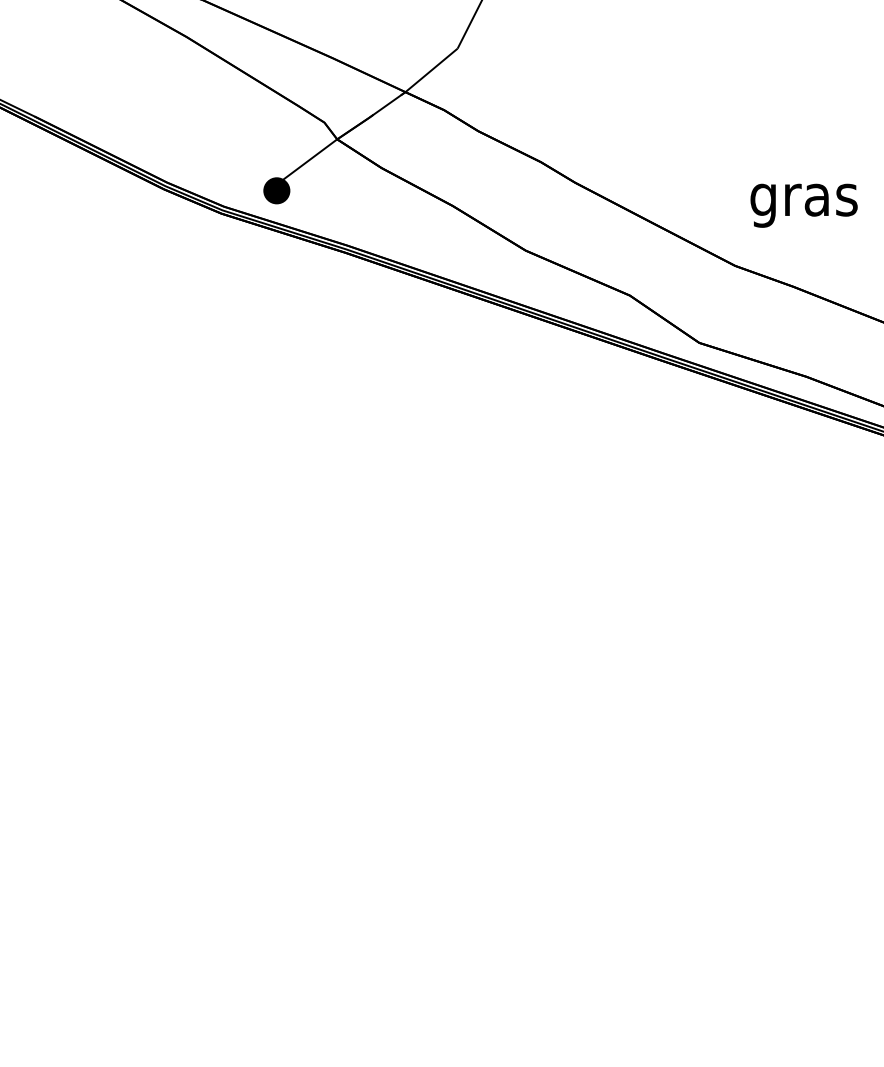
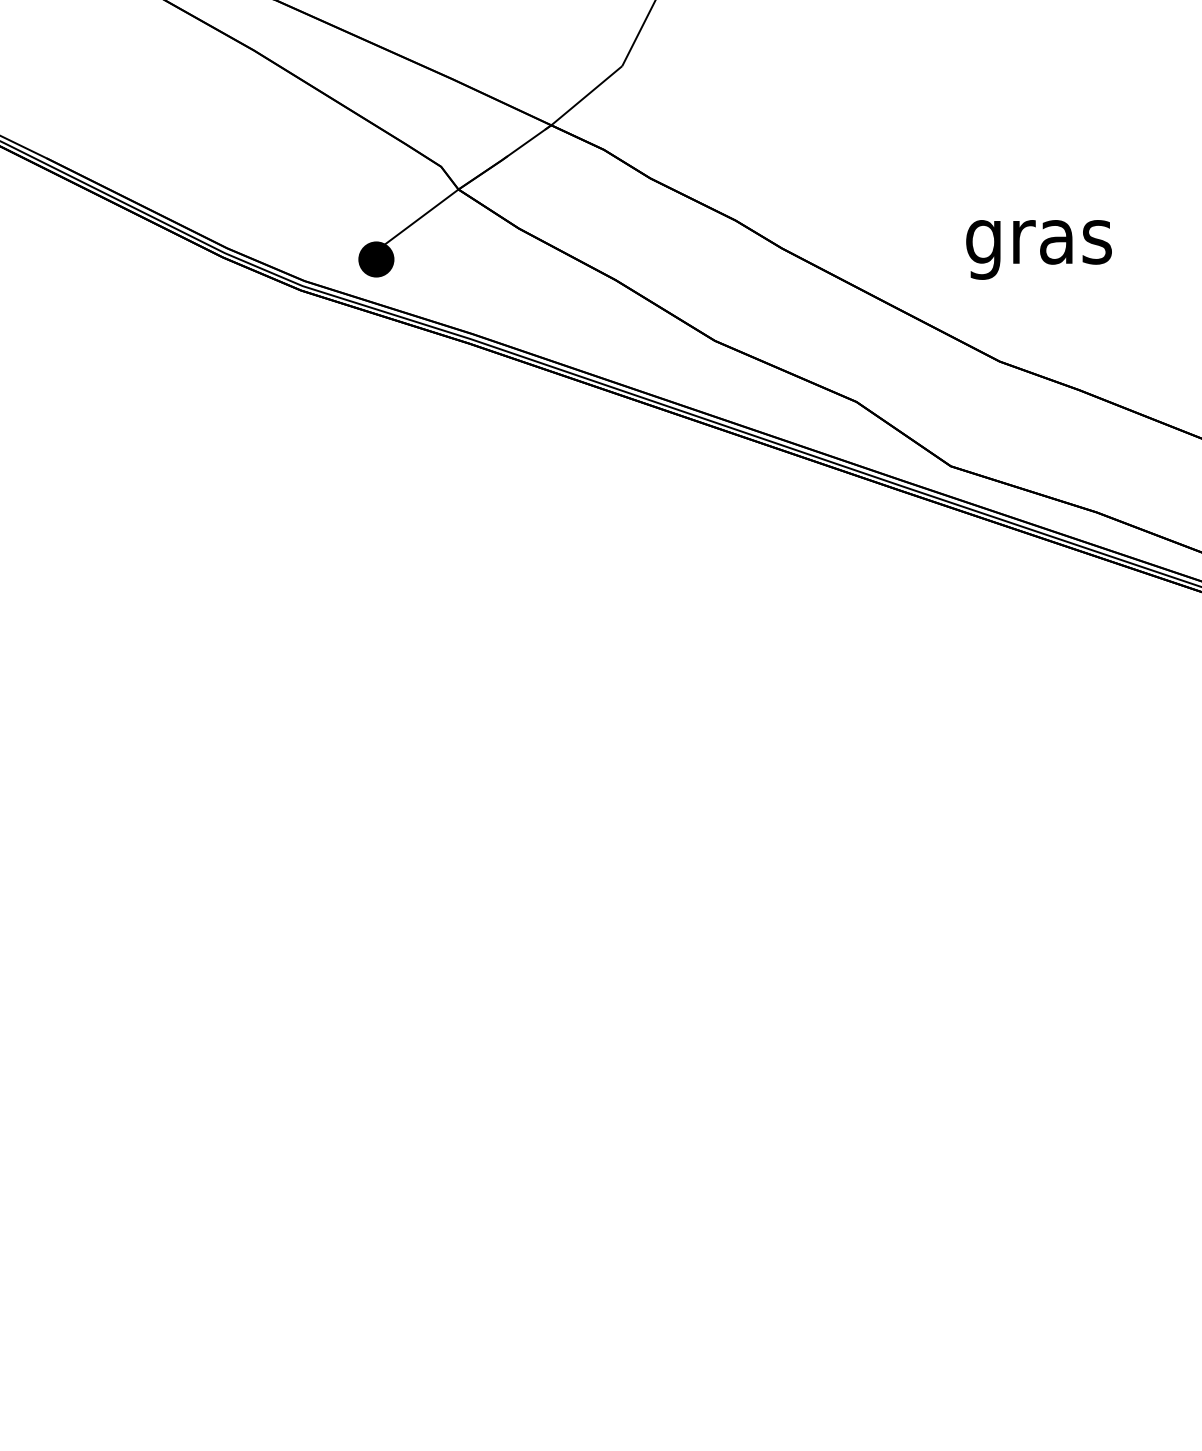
text: (803, 205) -> (1038, 249), moved

